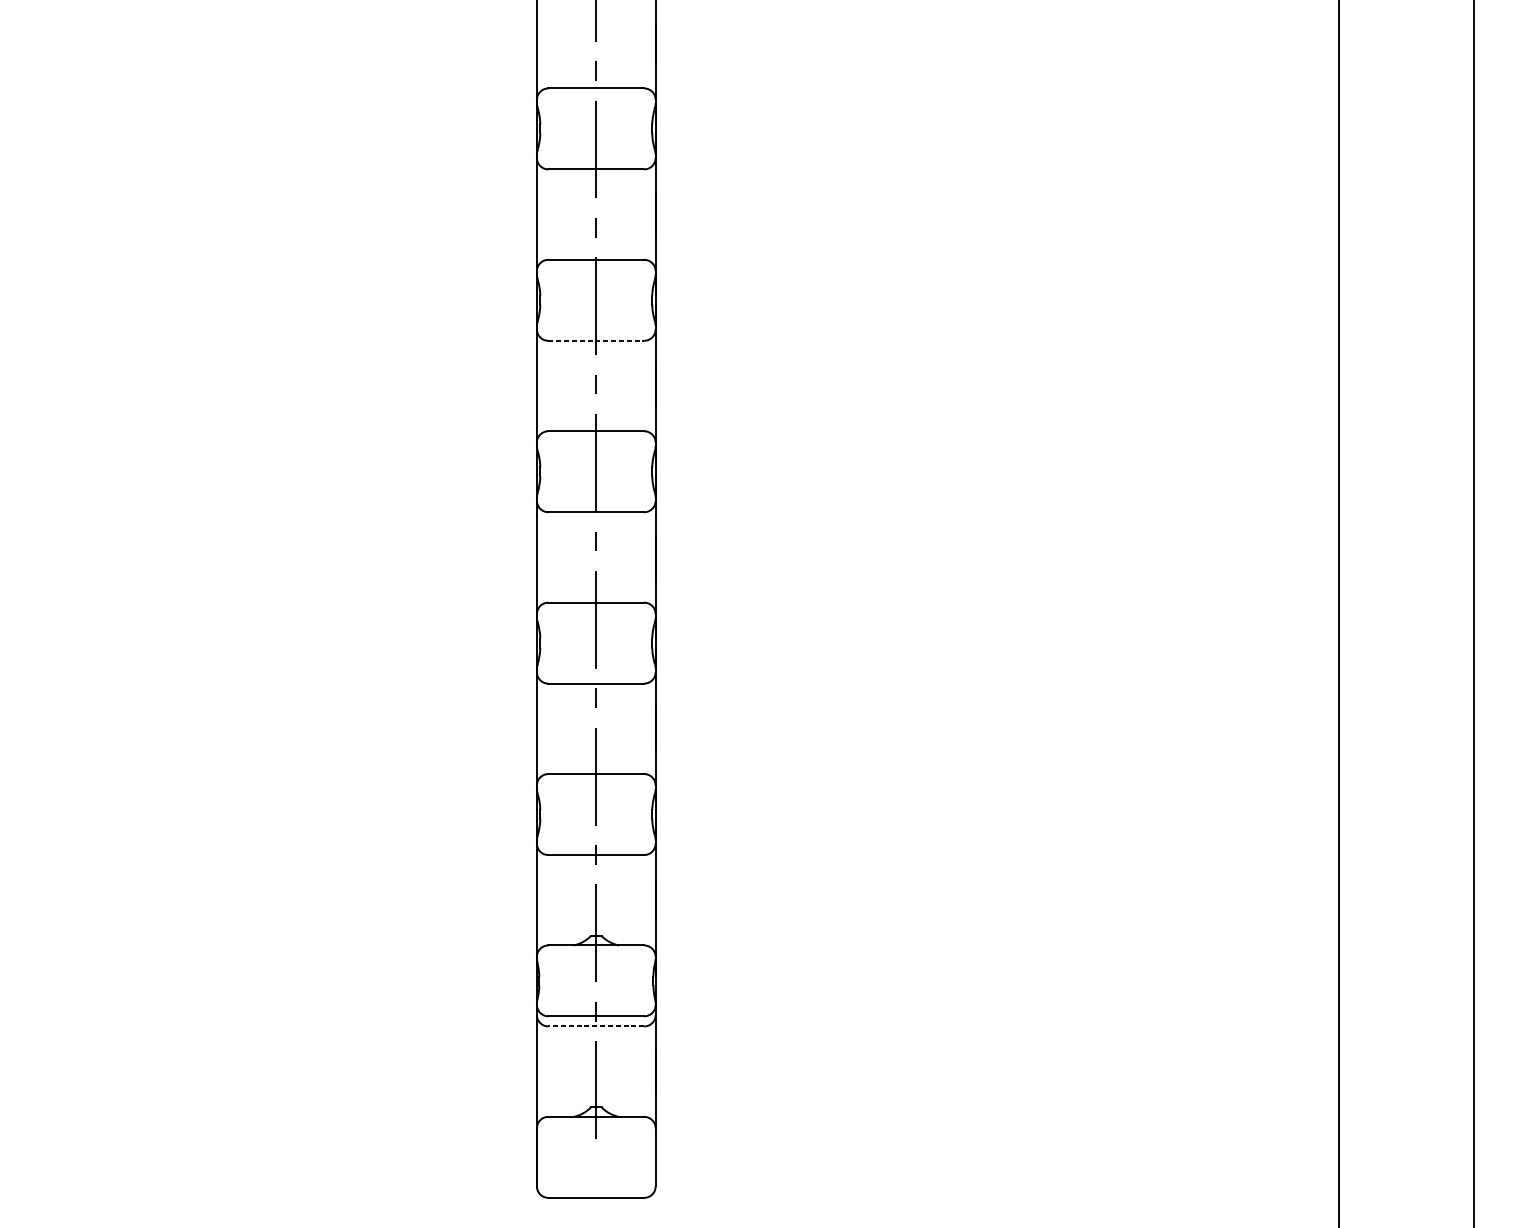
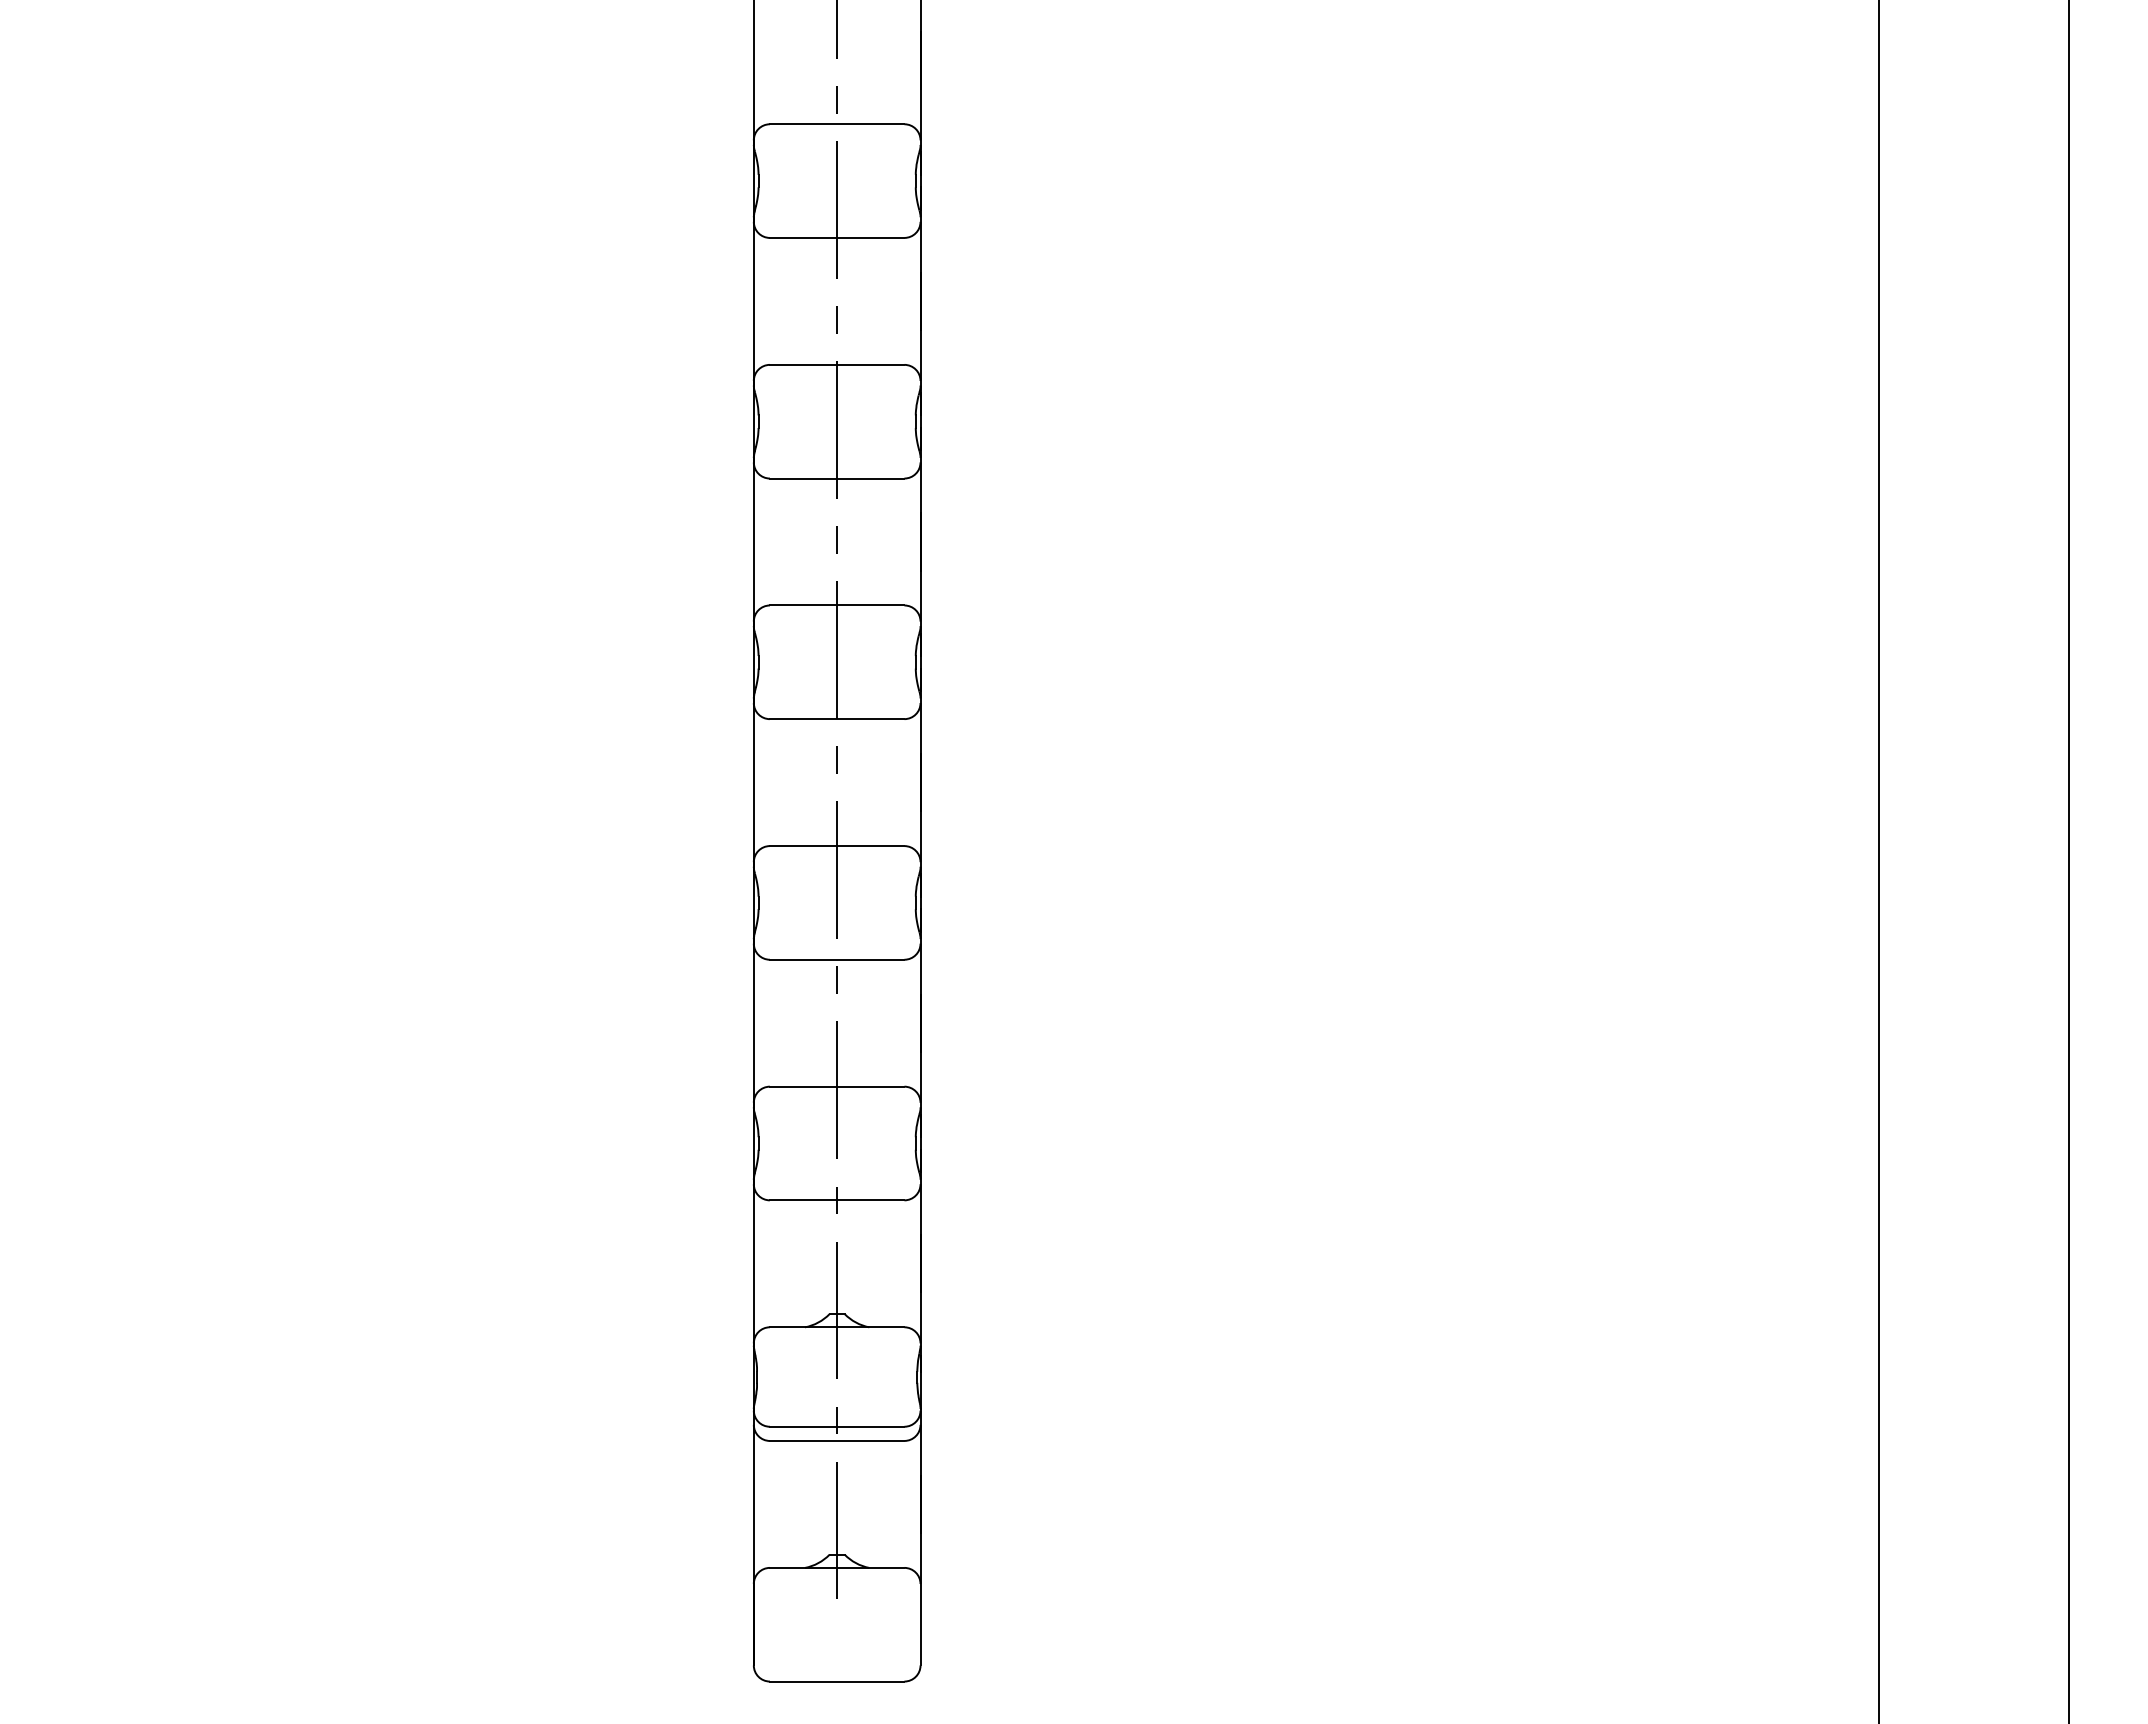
line: (596, 340) -> (837, 478), dashed -> solid
line: (595, 1026) -> (836, 1440), dashed -> solid

